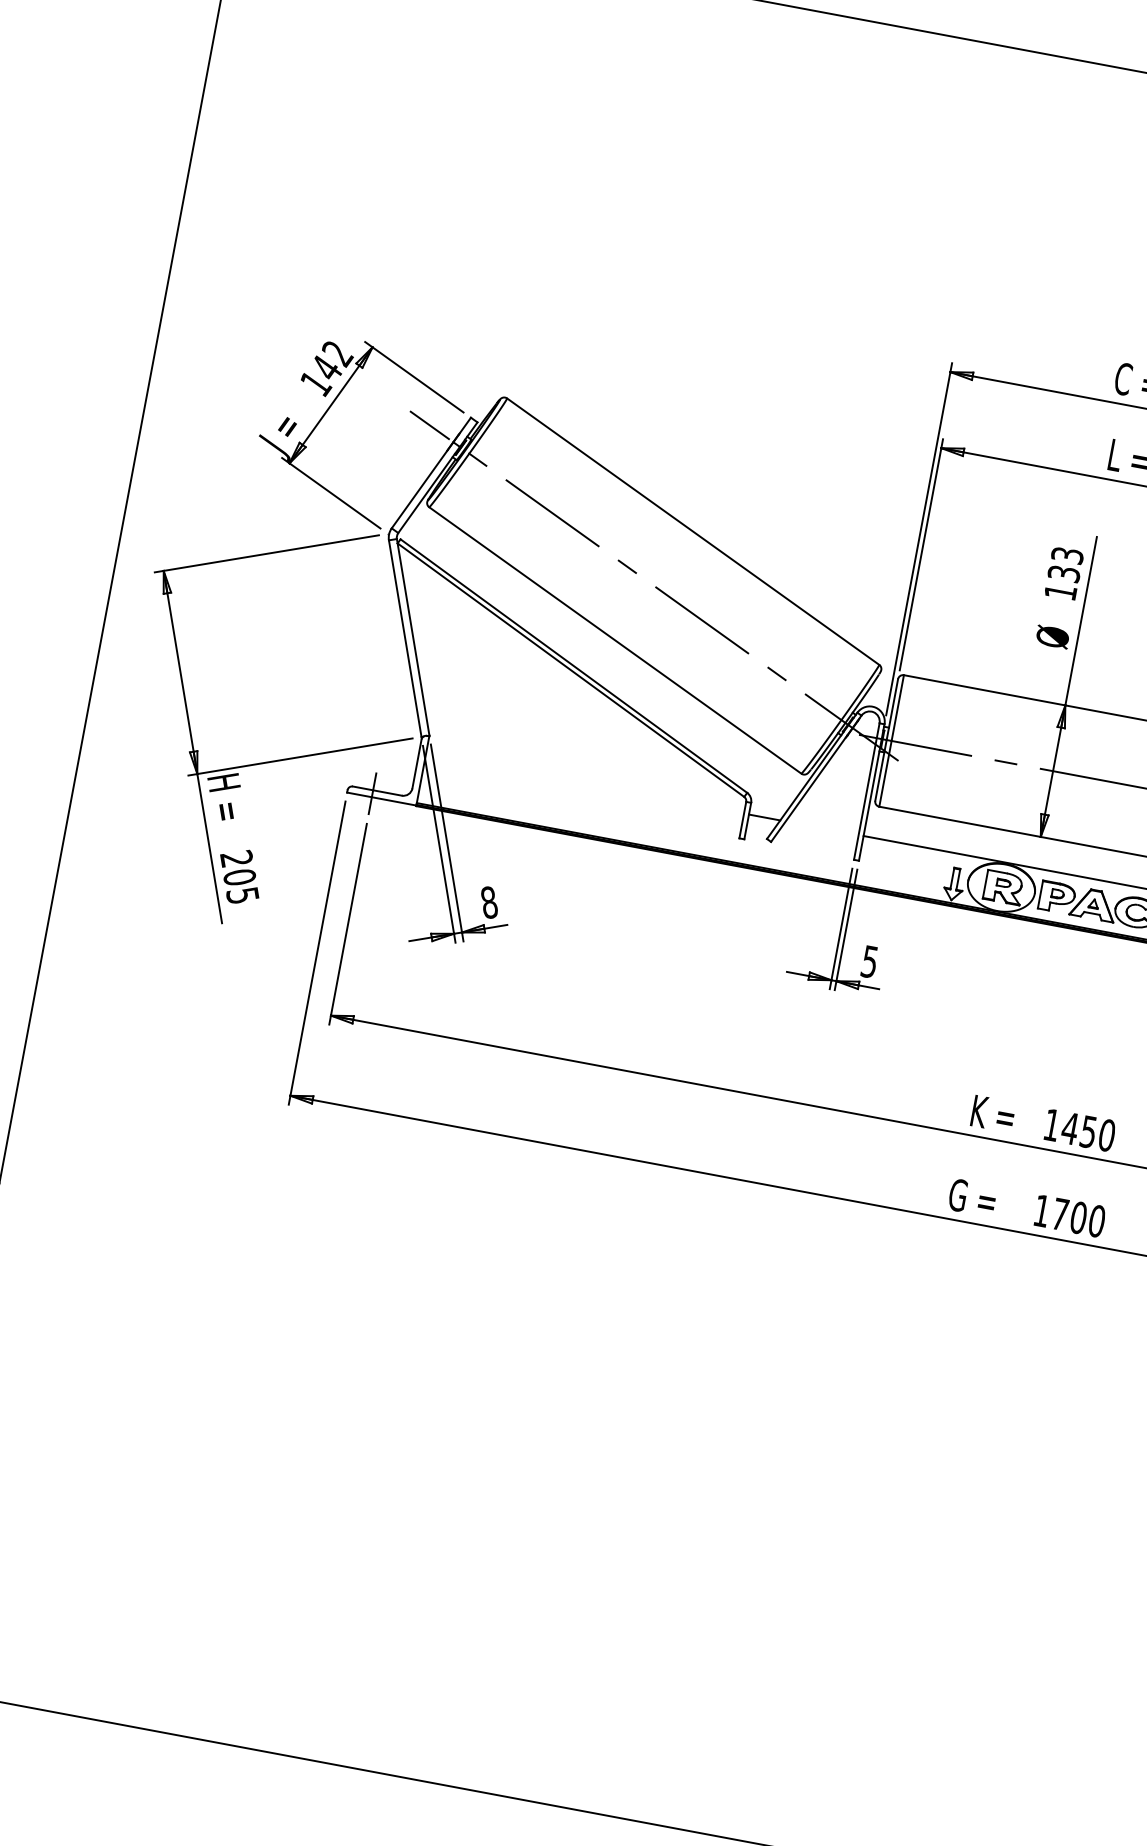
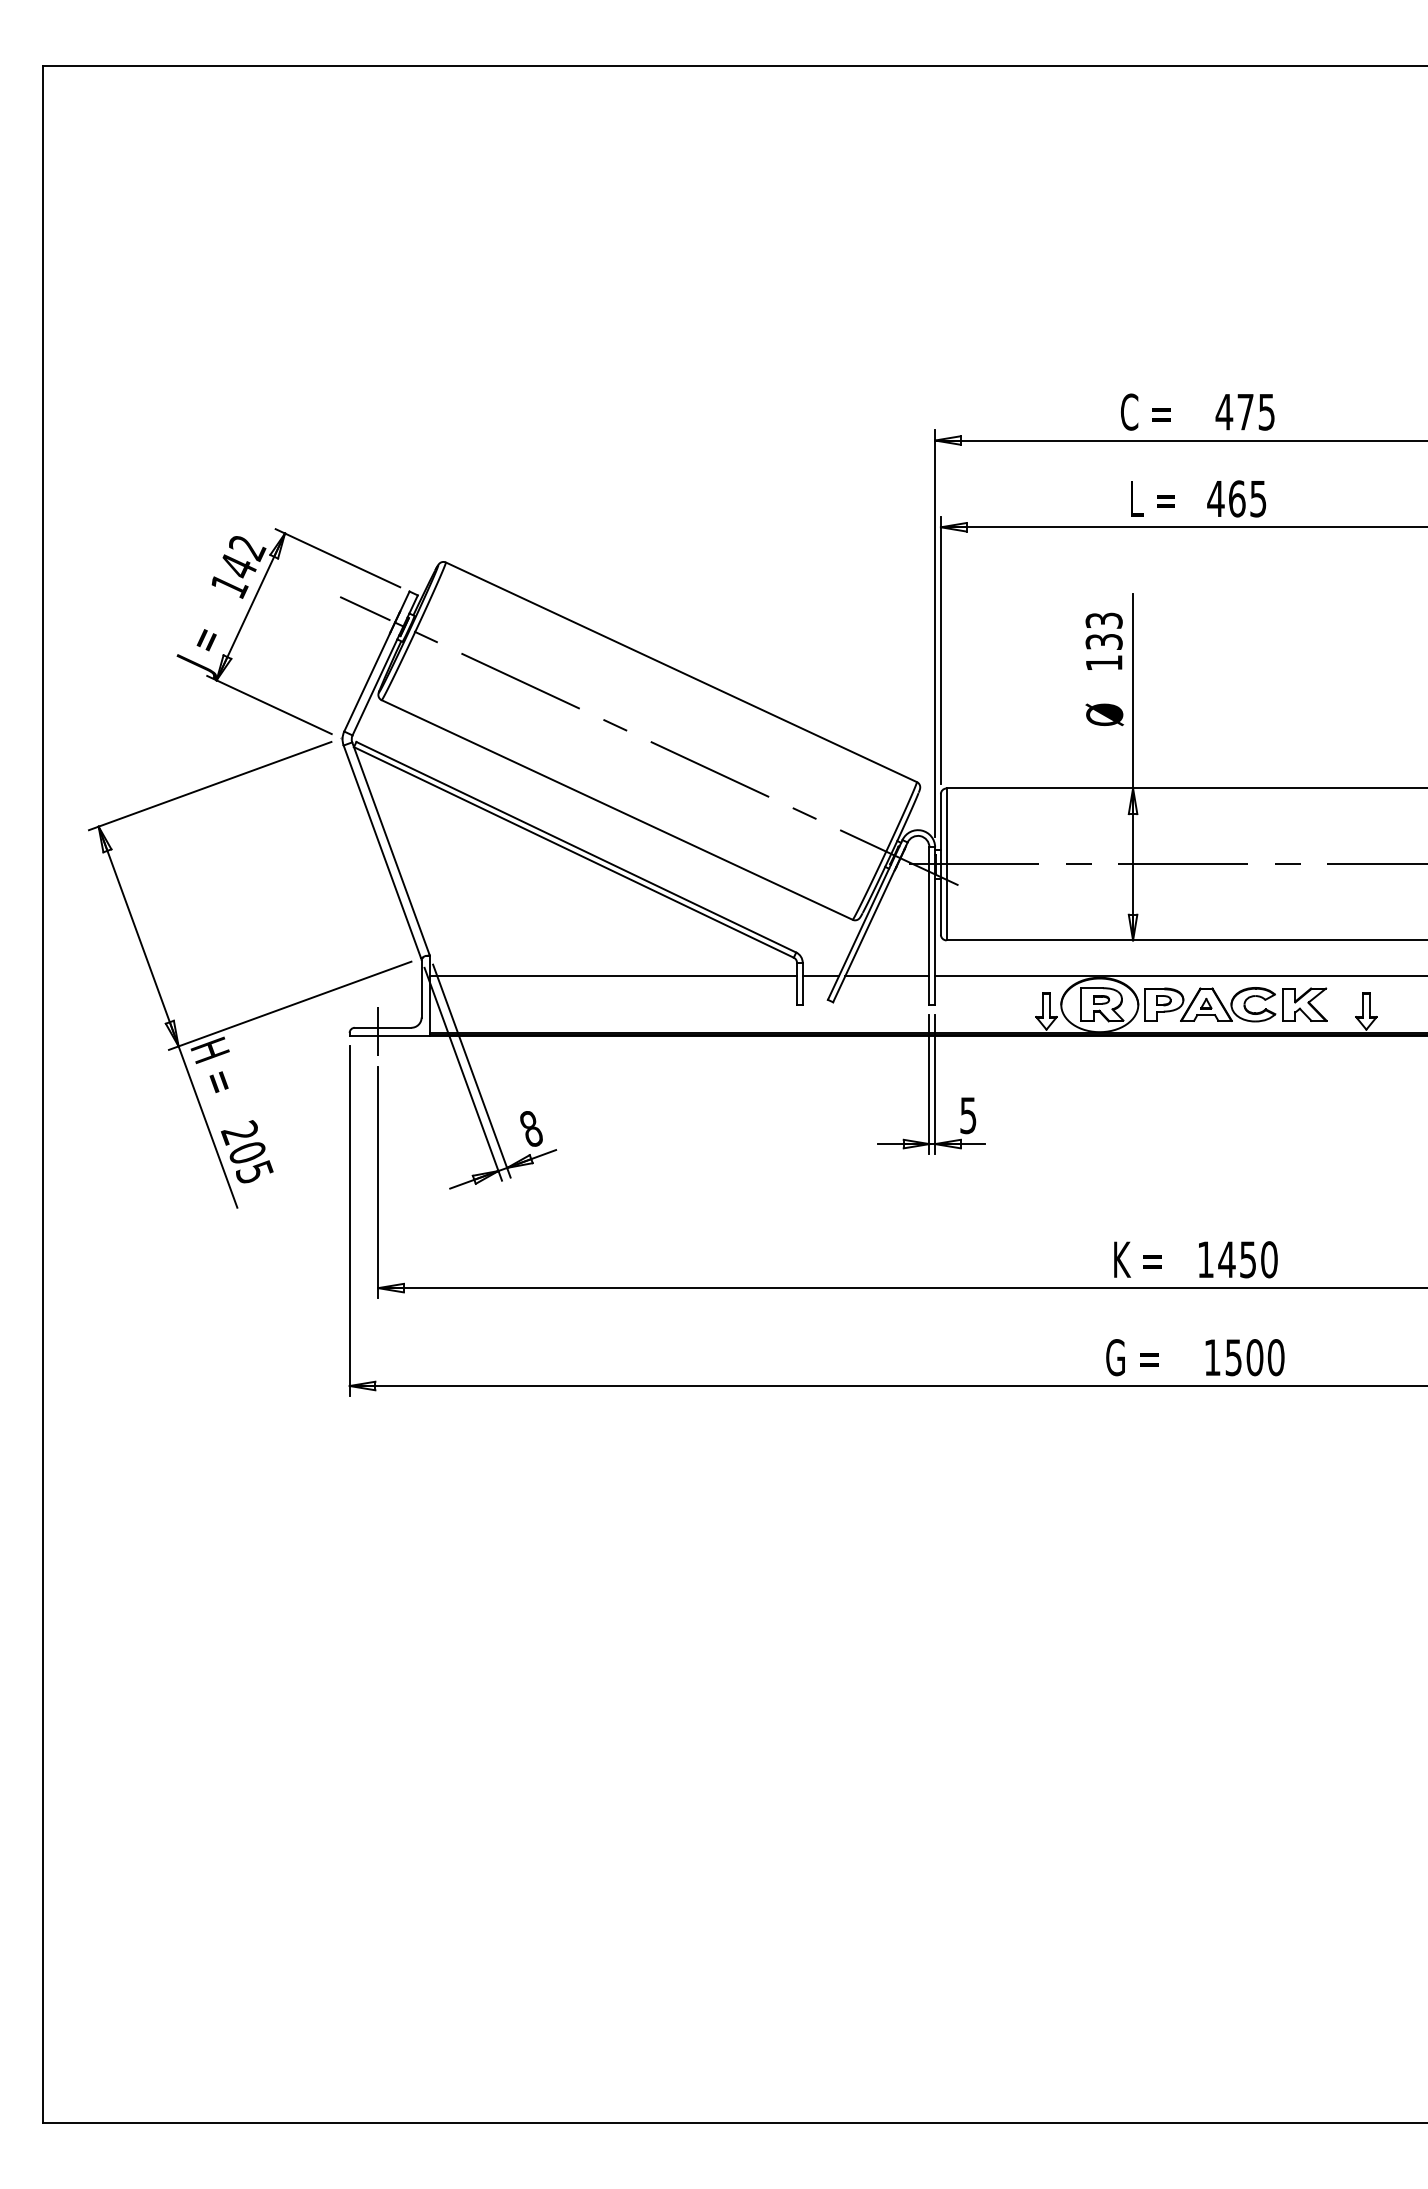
line: (585, 784) -> (613, 976), added
line: (822, 828) -> (887, 976), added
text: (1060, 1214) -> (1233, 1357), 1700 -> 1500

